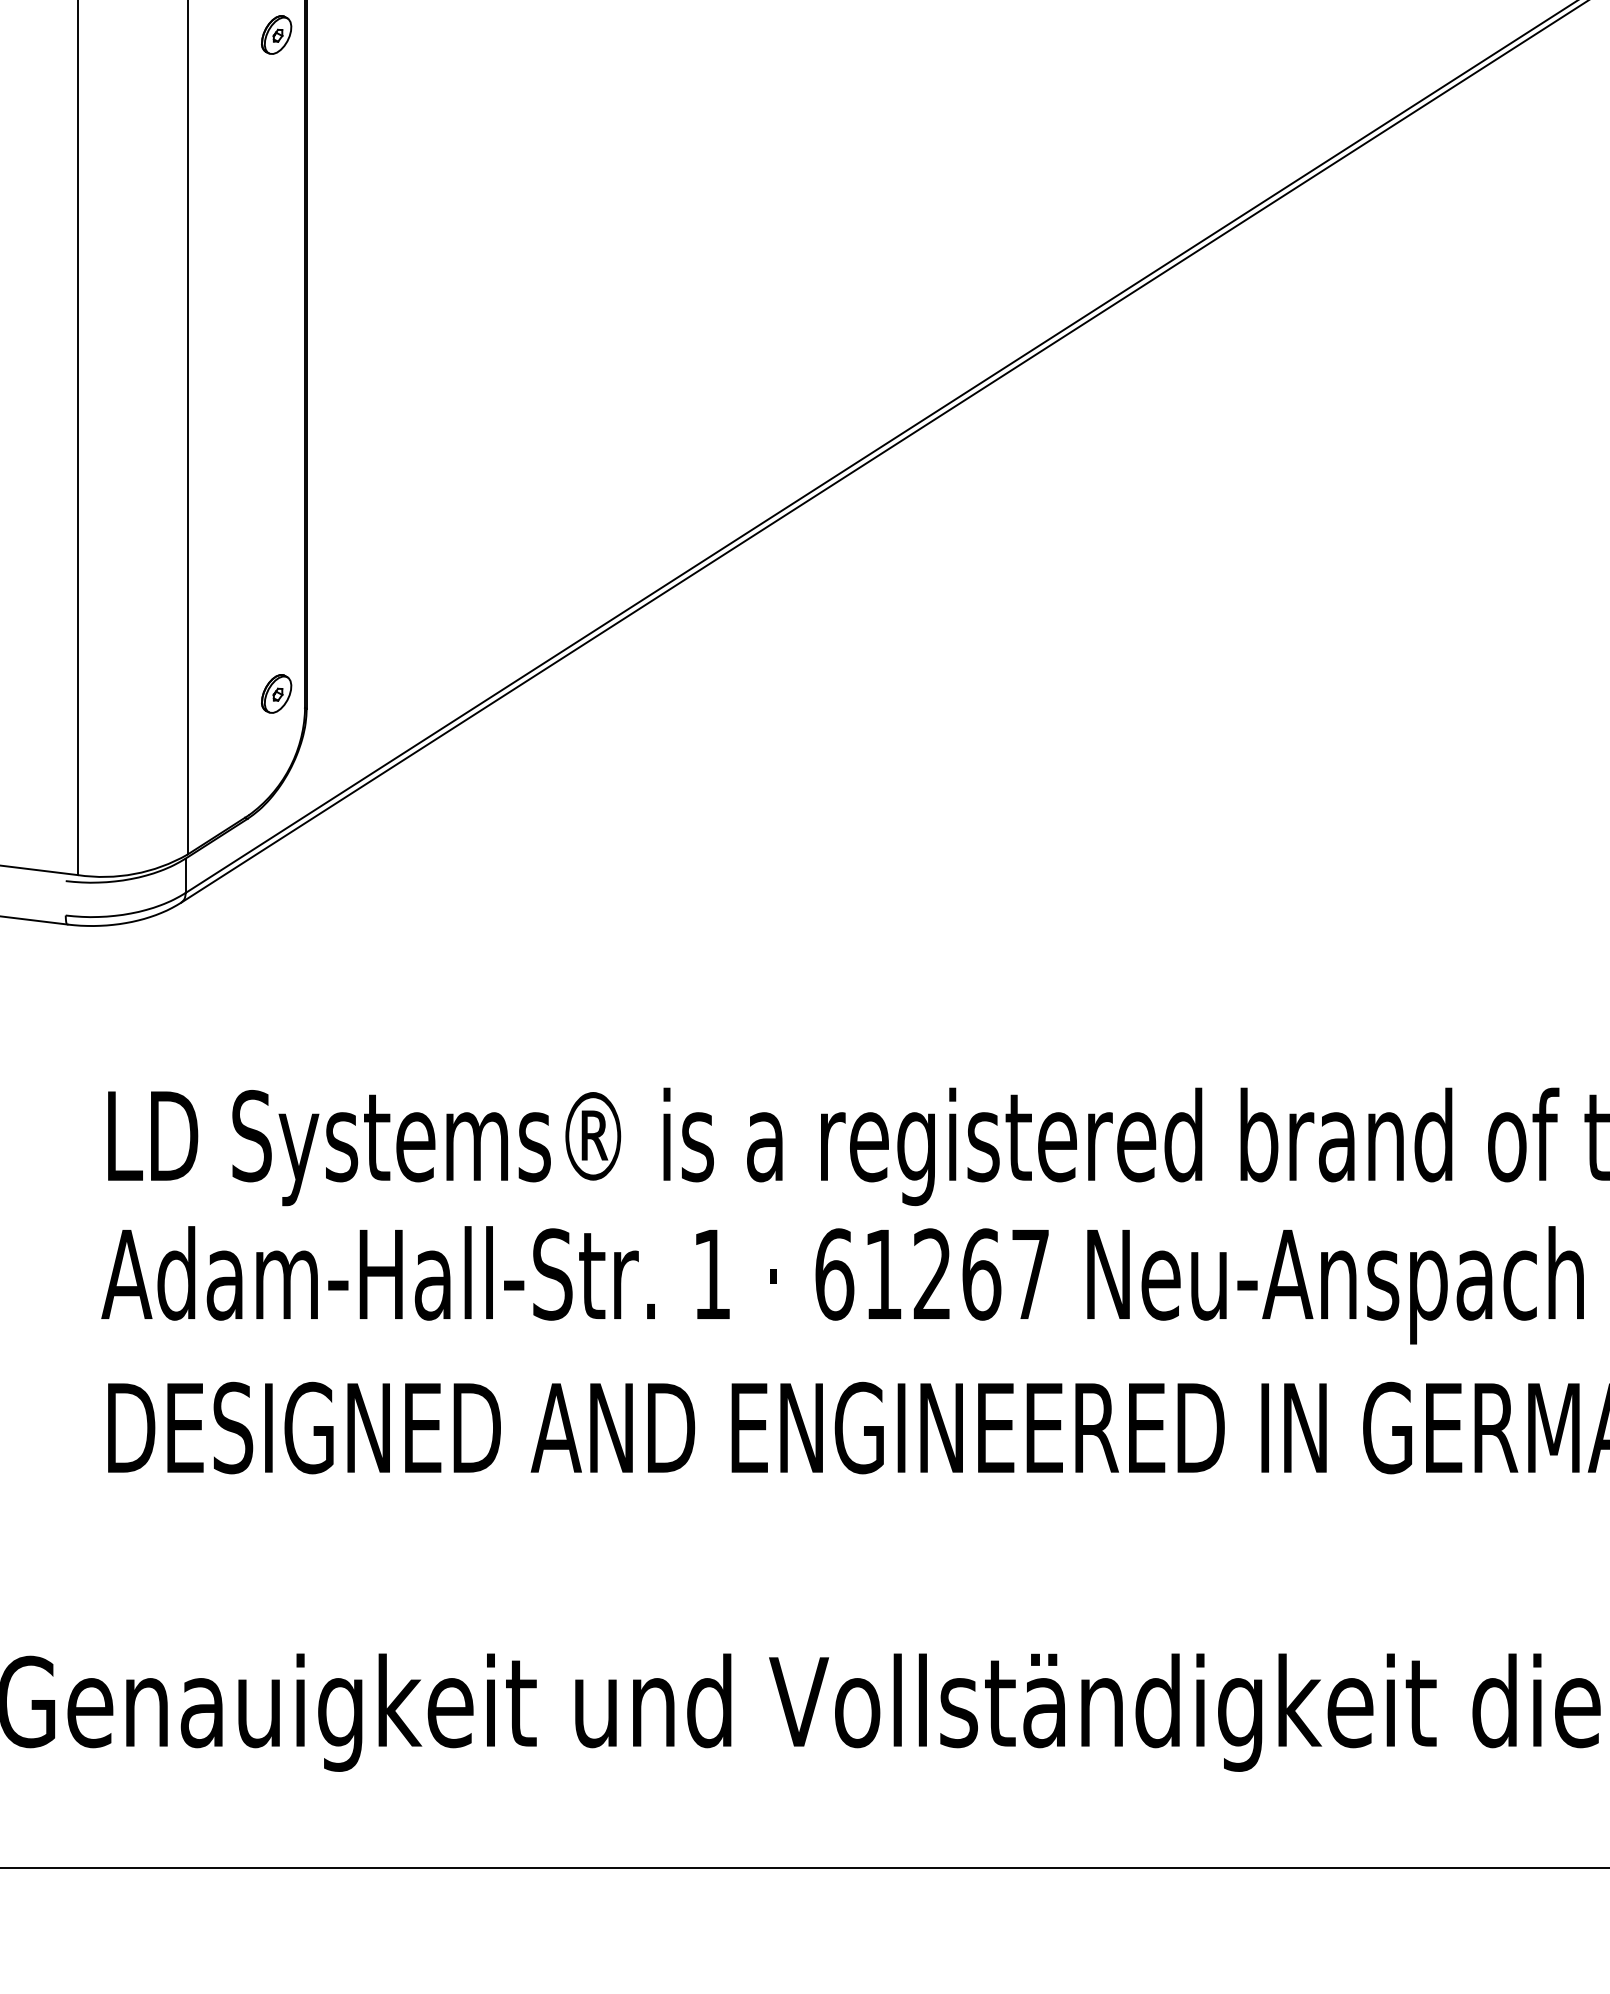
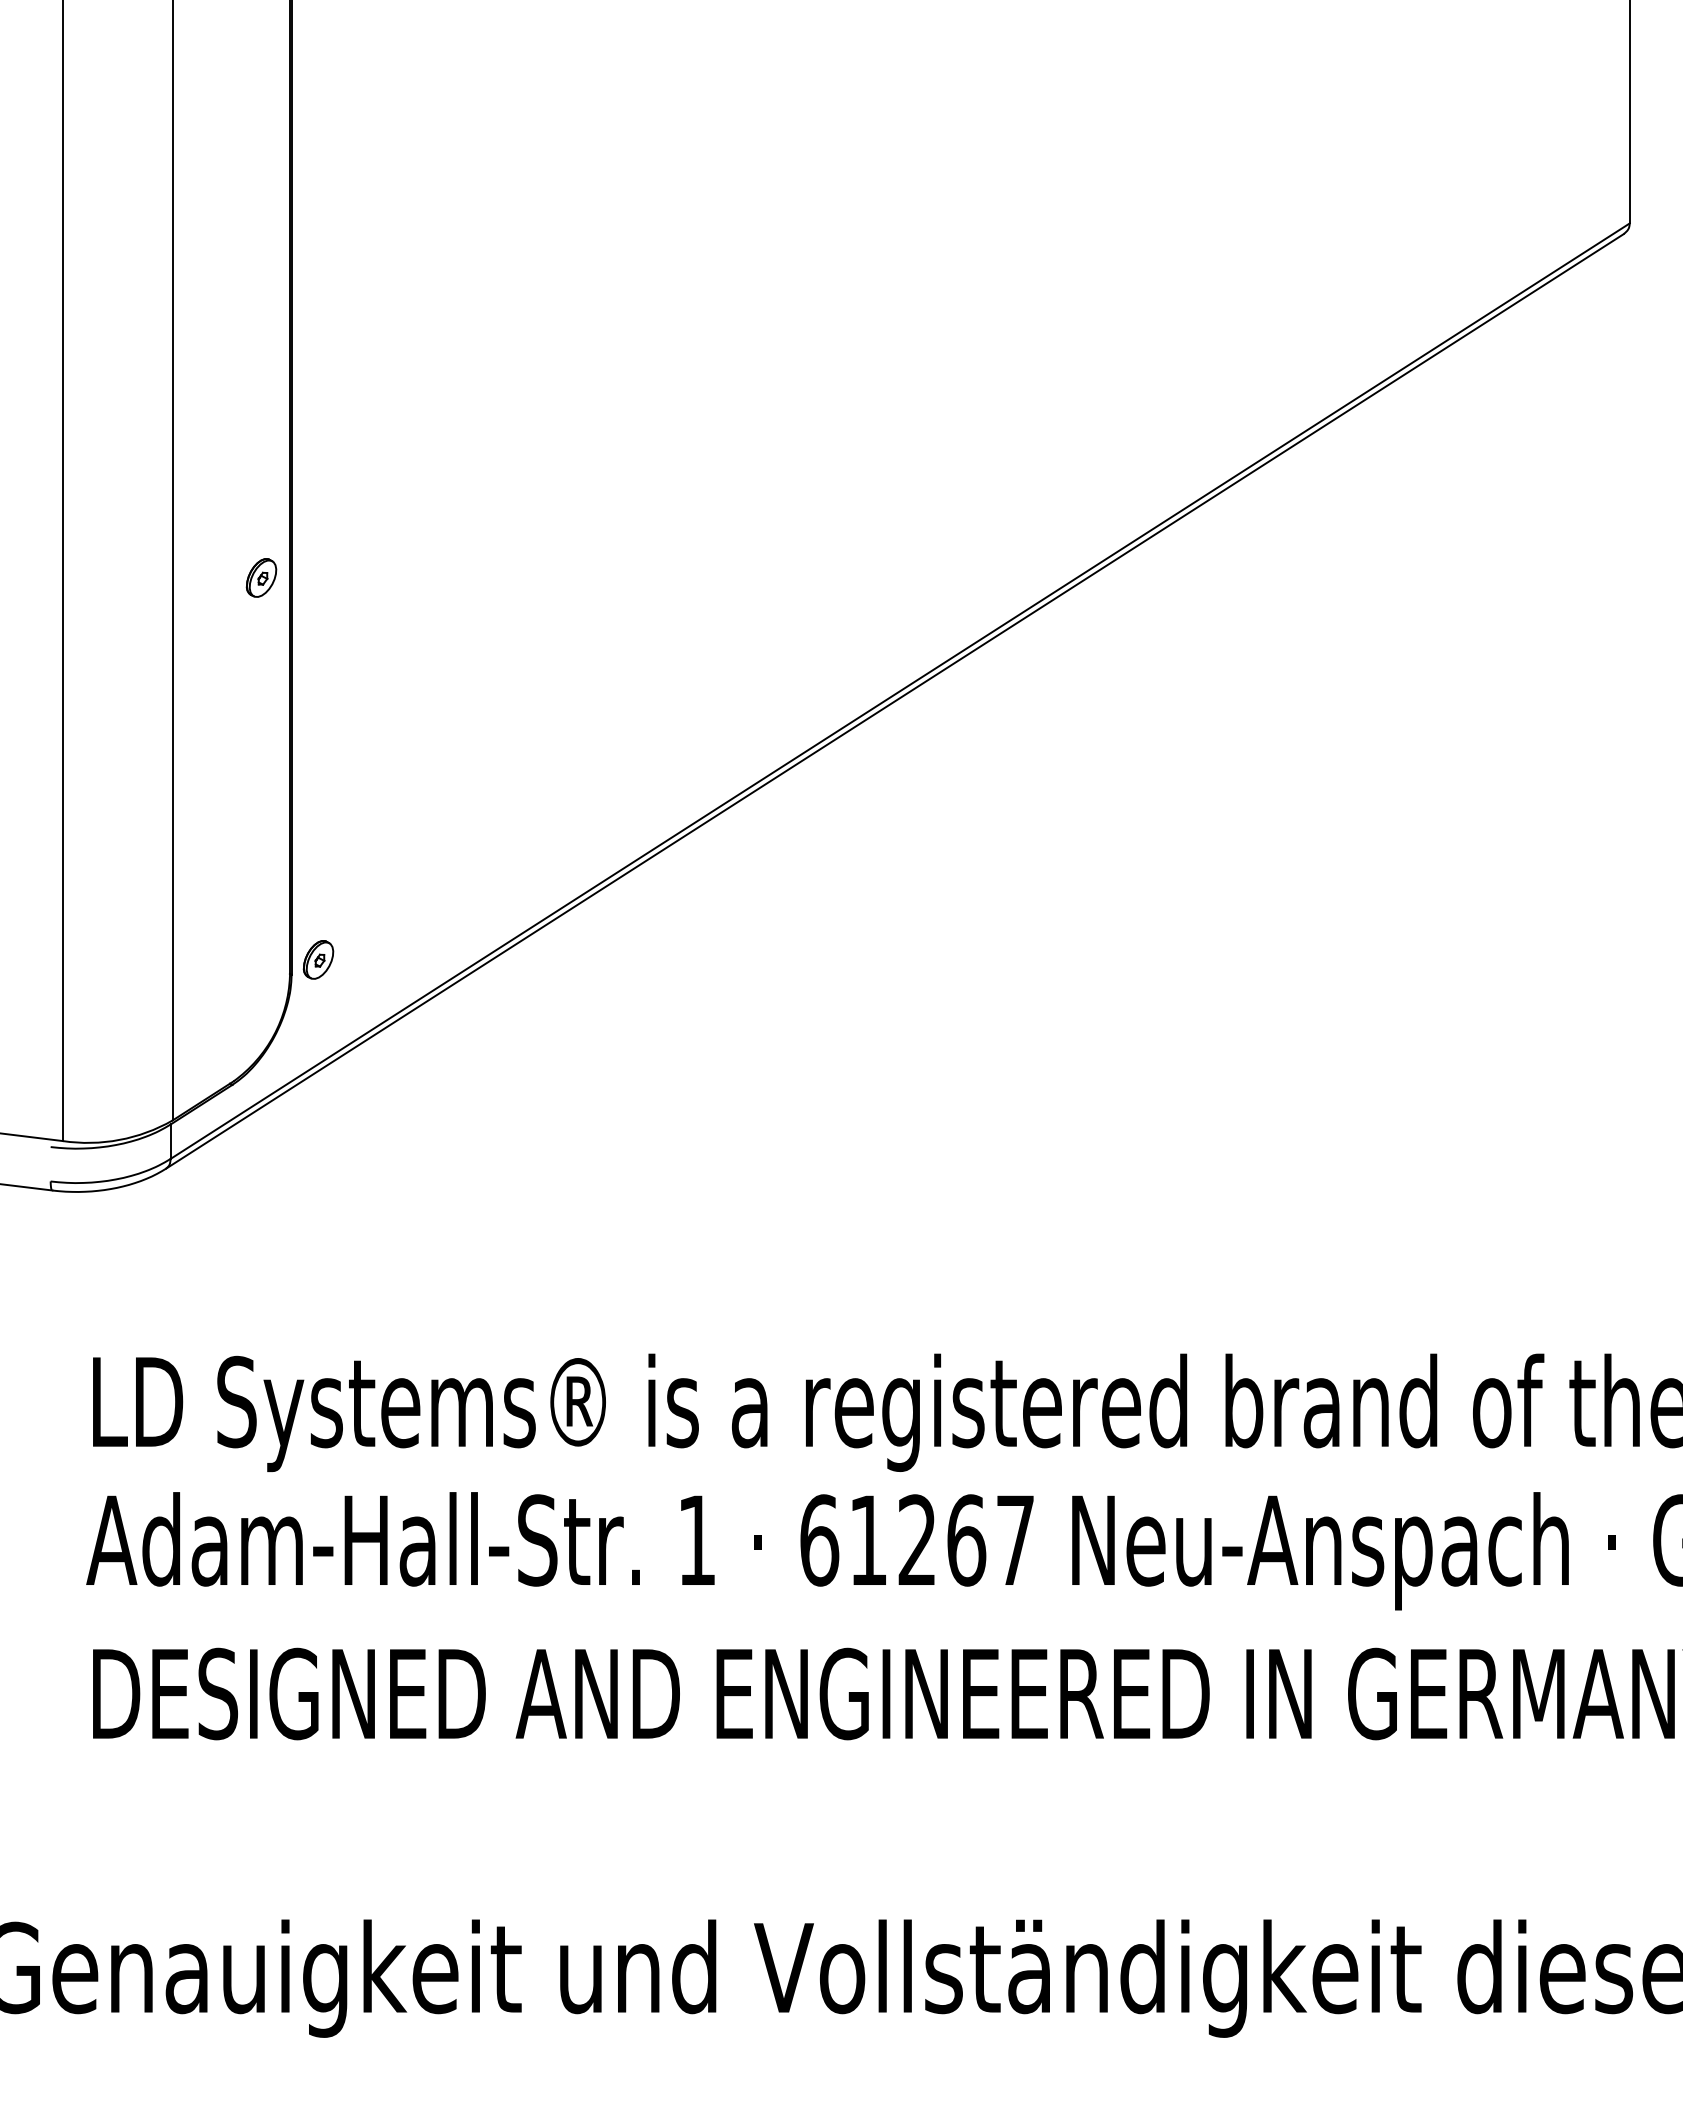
part: (276, 34) -> (261, 577), moved
part: (276, 693) -> (318, 959), moved

